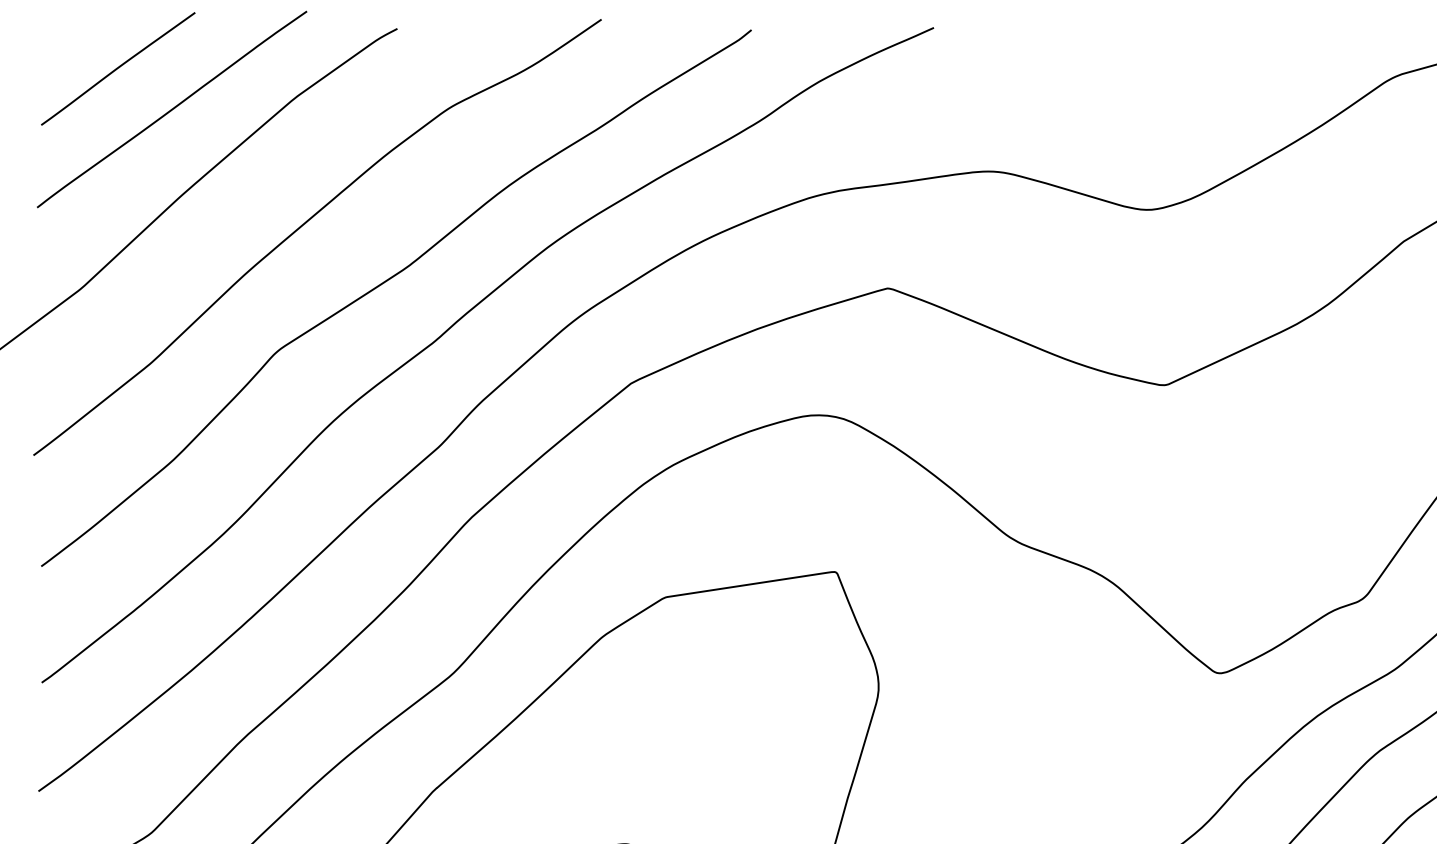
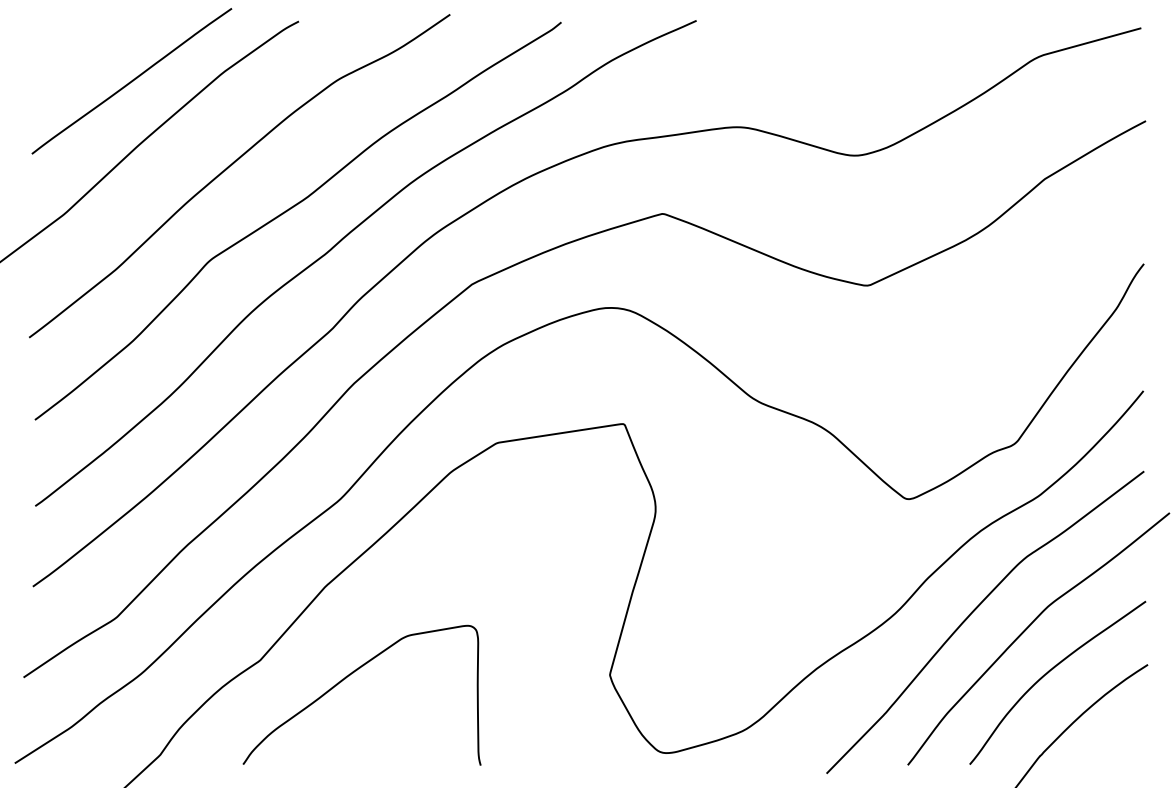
line: (117, 69) -> (91, 51), removed

